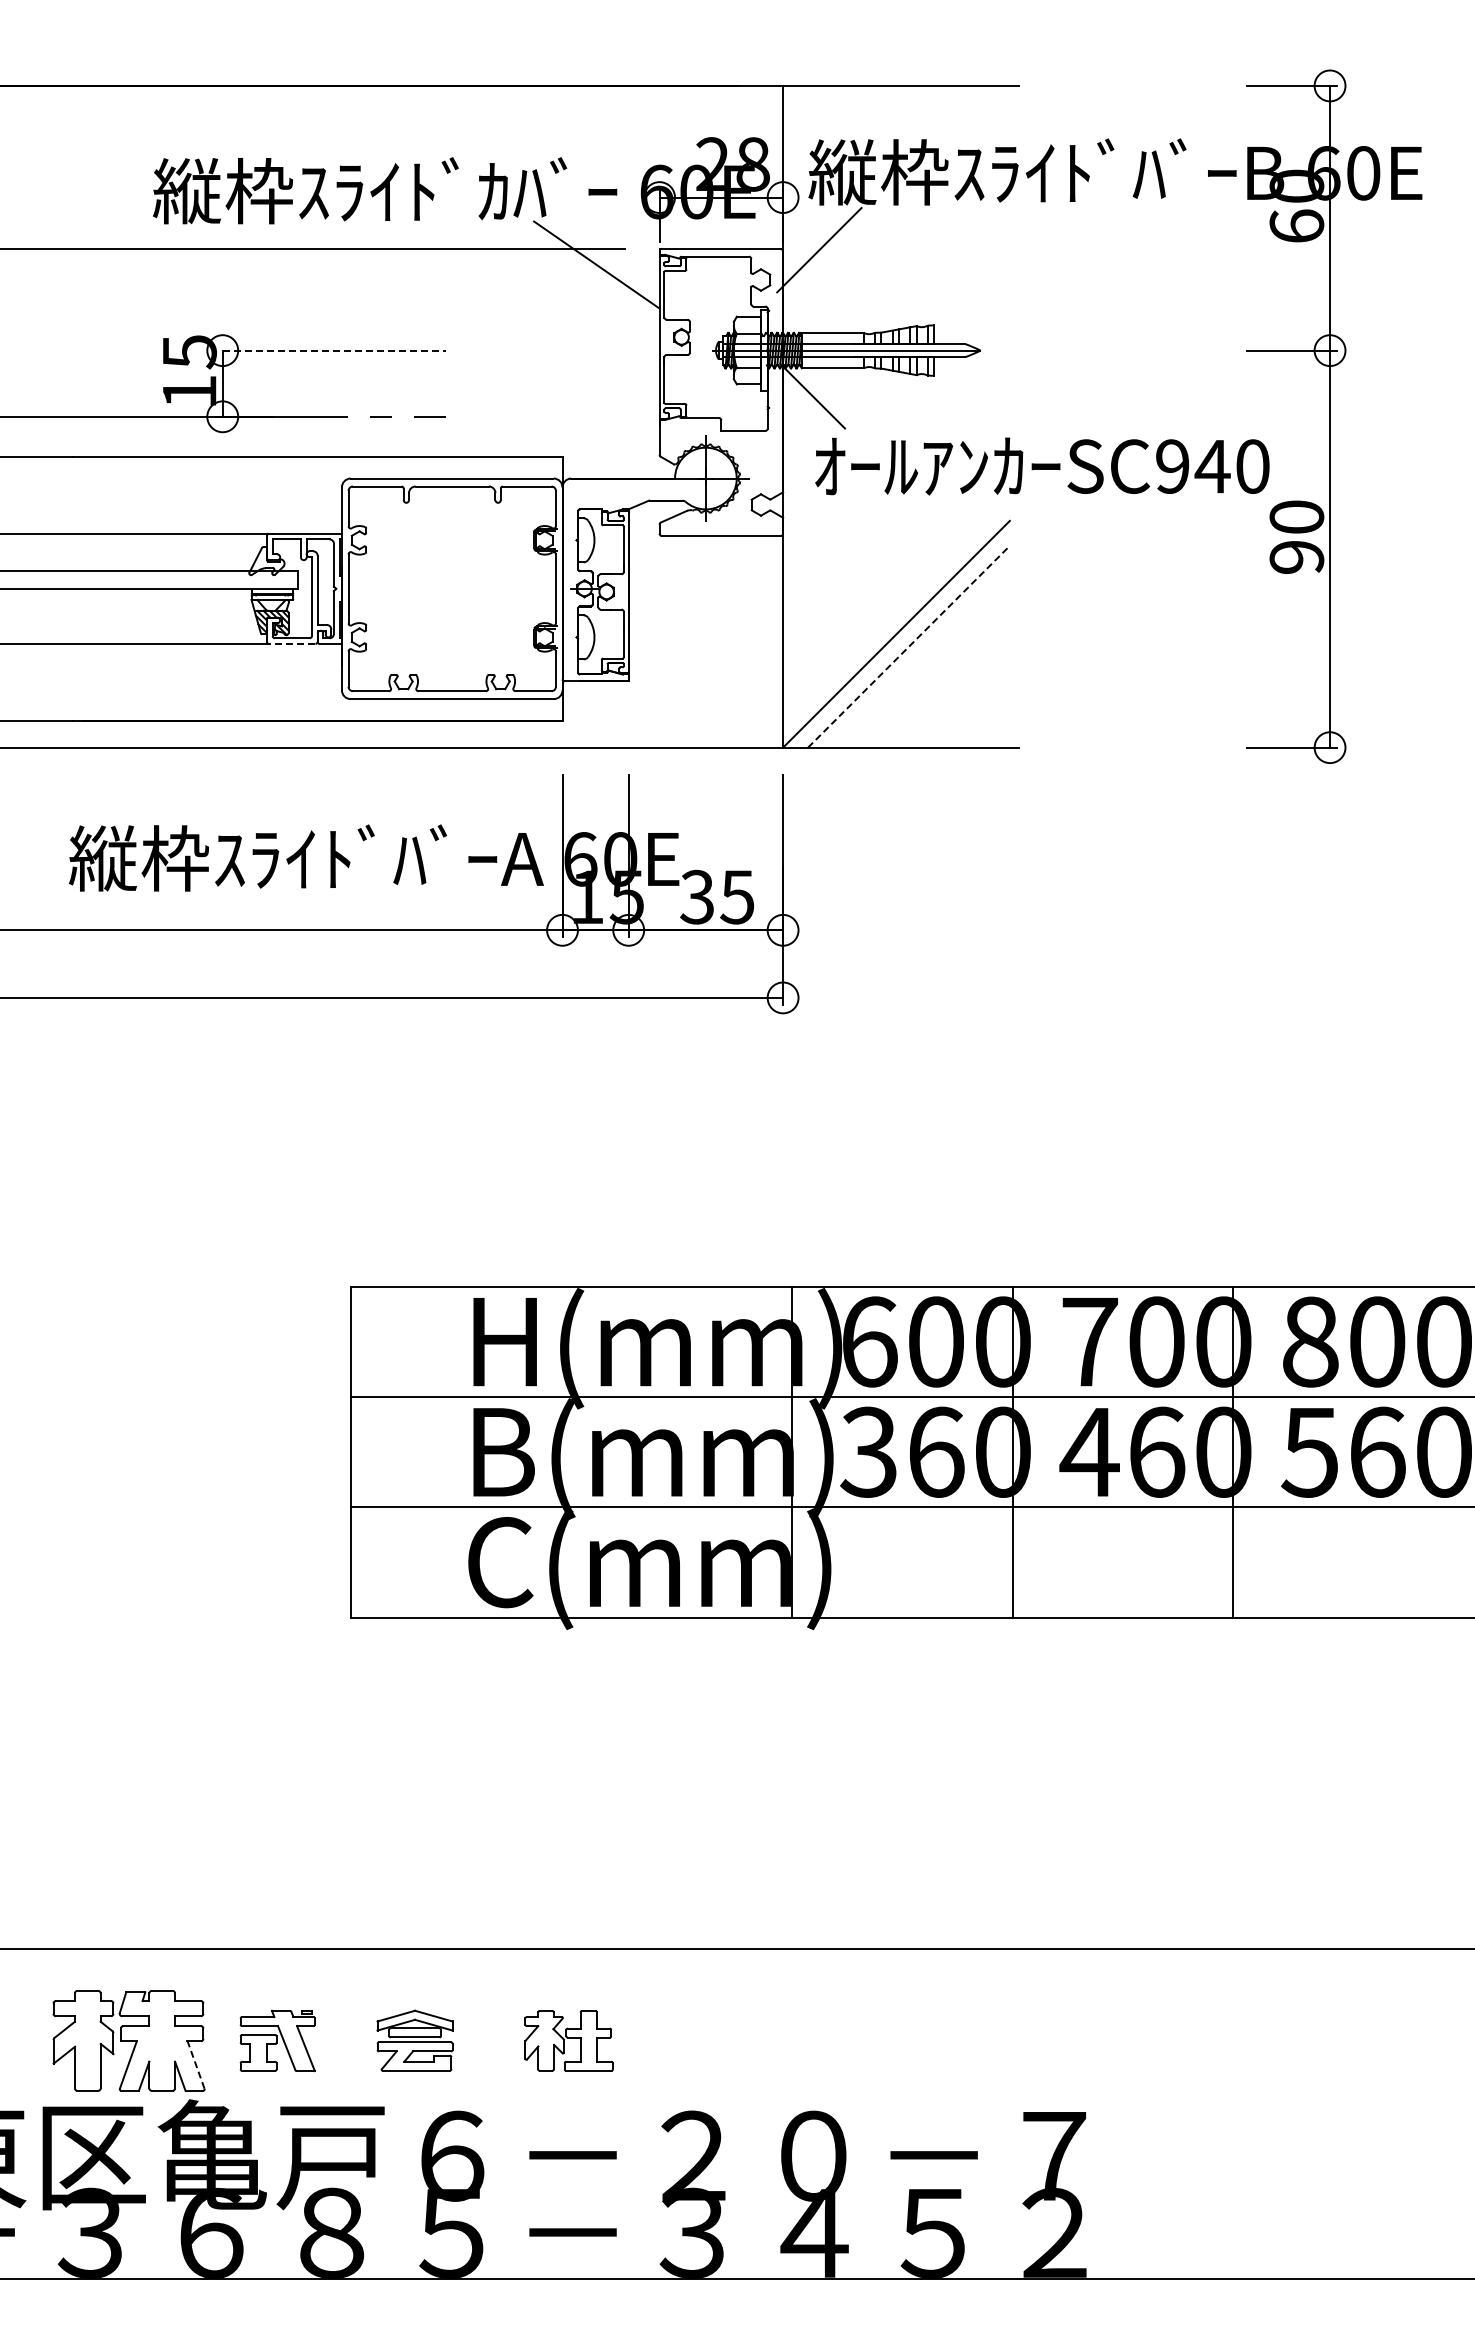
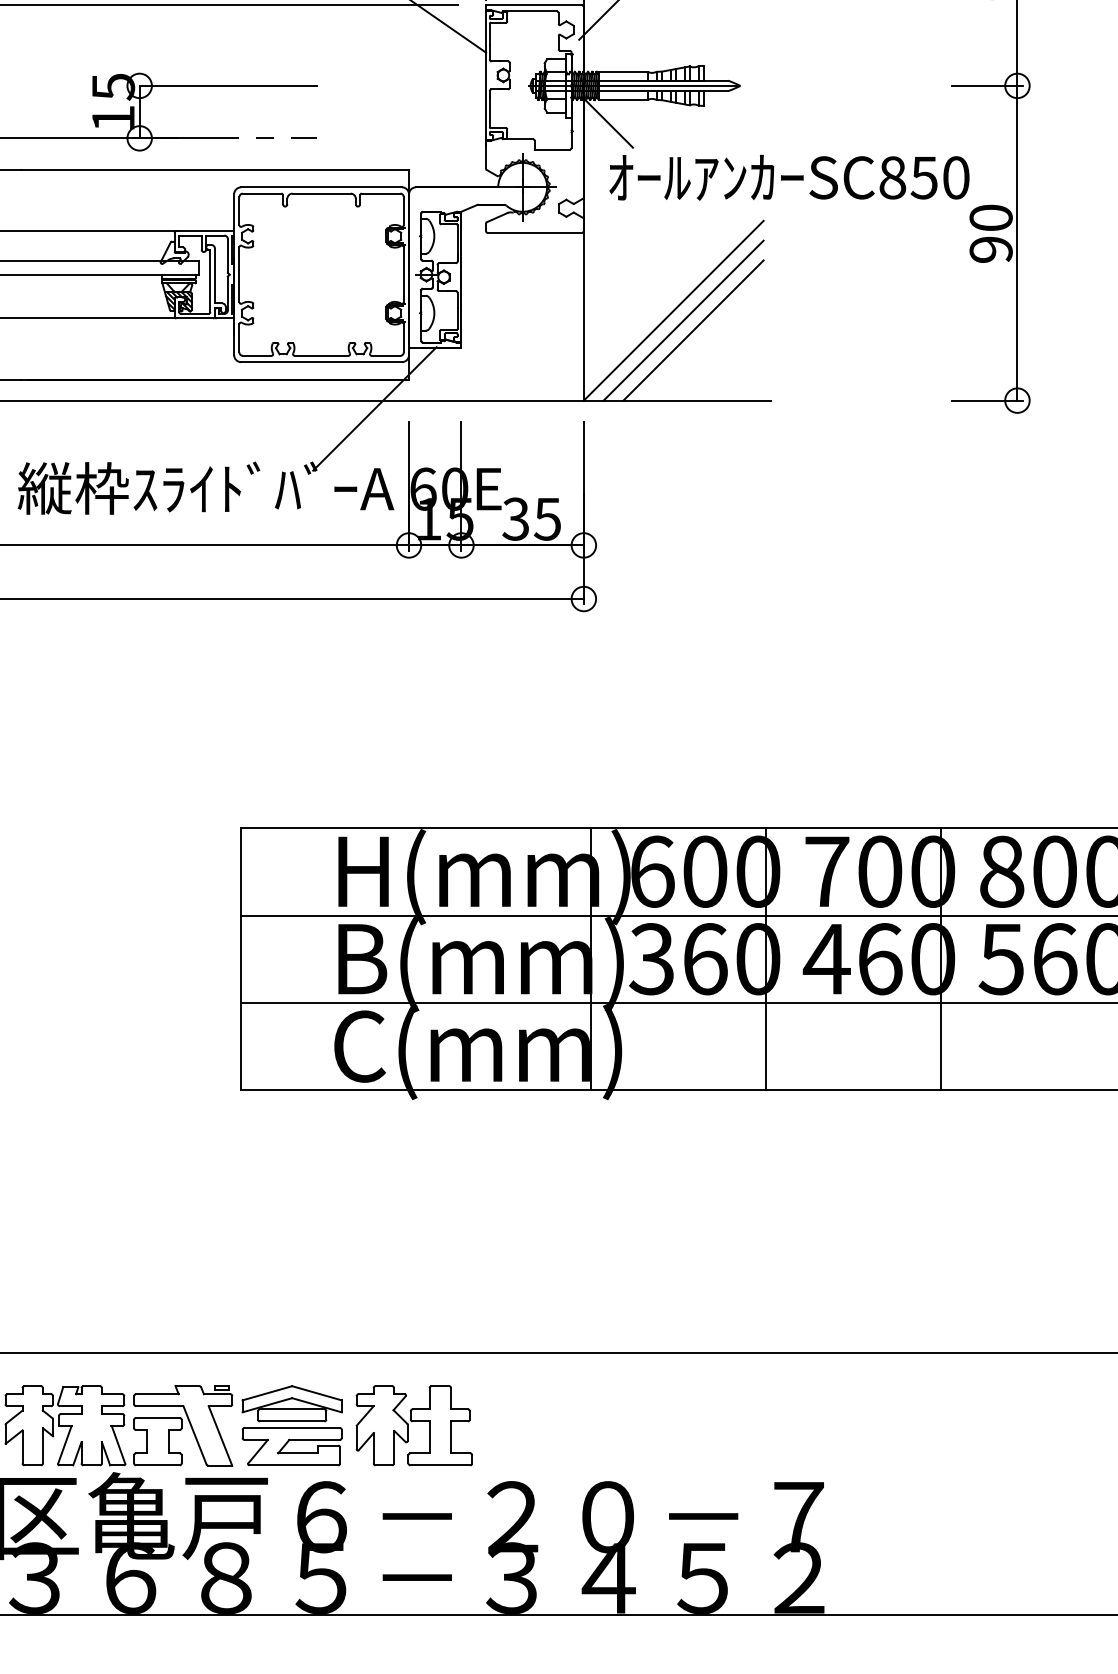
line: (334, 350) -> (228, 85), dashed -> solid
text: (1193, 466) -> (909, 177), SC940 -> SC850
line: (291, 644) -> (194, 318), dashed -> solid
line: (908, 646) -> (683, 320), dashed -> solid
line: (921, 658) -> (693, 329), added
line: (519, 758) -> (374, 409), added
part: (277, 2040) -> (183, 1425), size x1.67
part: (414, 2040) -> (291, 1425), size x1.67
part: (568, 2040) -> (413, 1425), size x1.67
line: (195, 2064) -> (118, 1444), dashed -> solid

